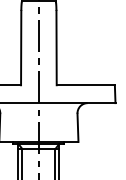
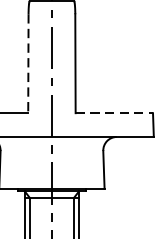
line: (21, 48) -> (28, 64), solid -> dashed
line: (86, 85) -> (115, 113), solid -> dashed

